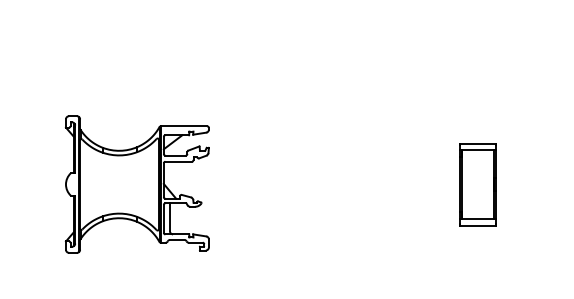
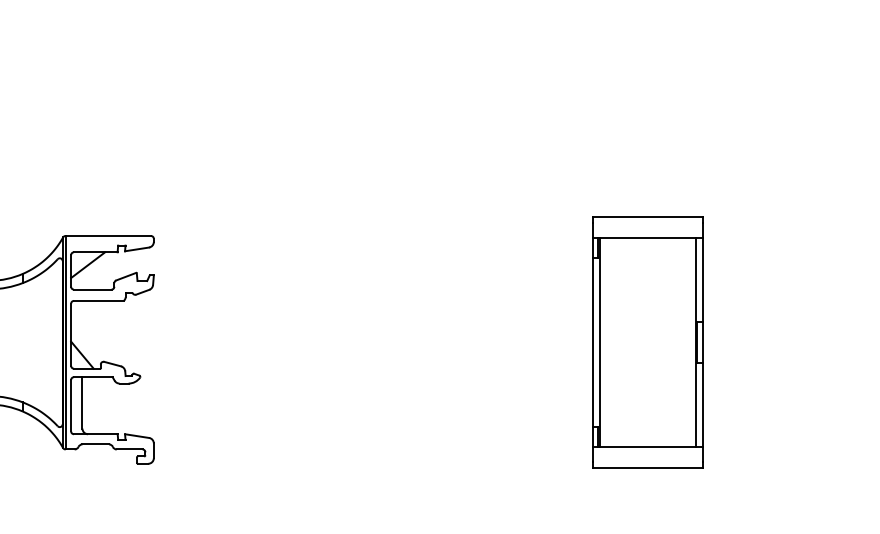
part: (477, 184) -> (646, 342), size x1.67

